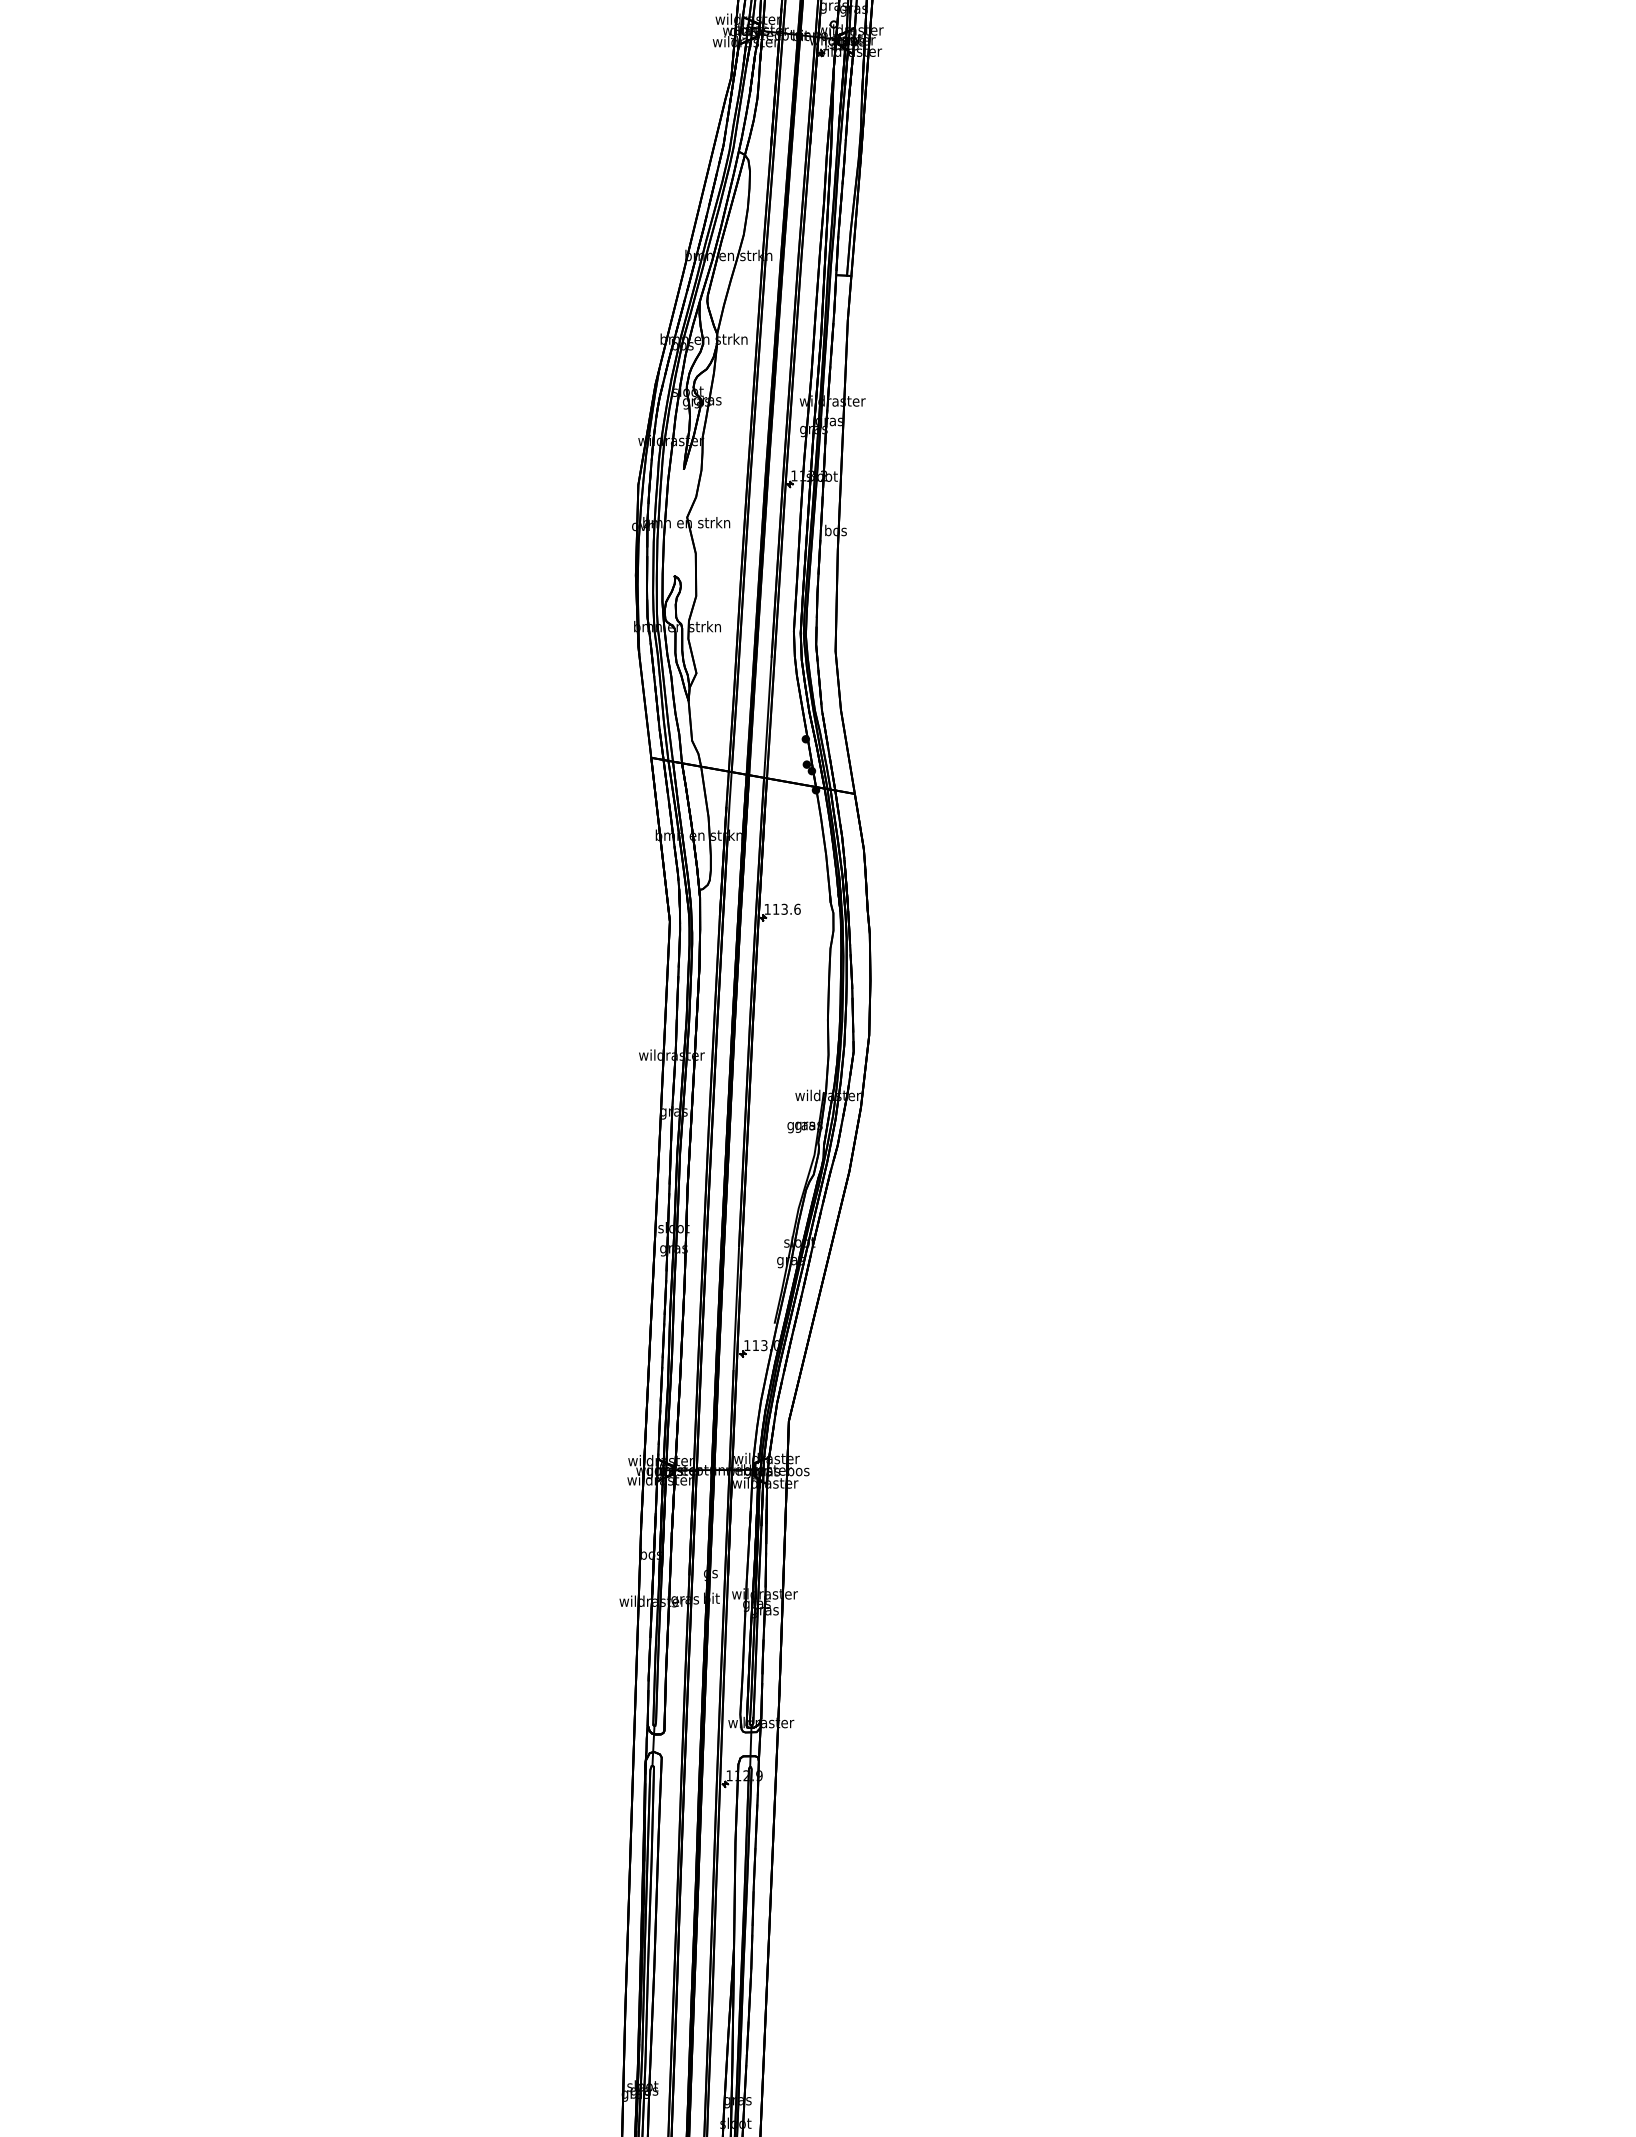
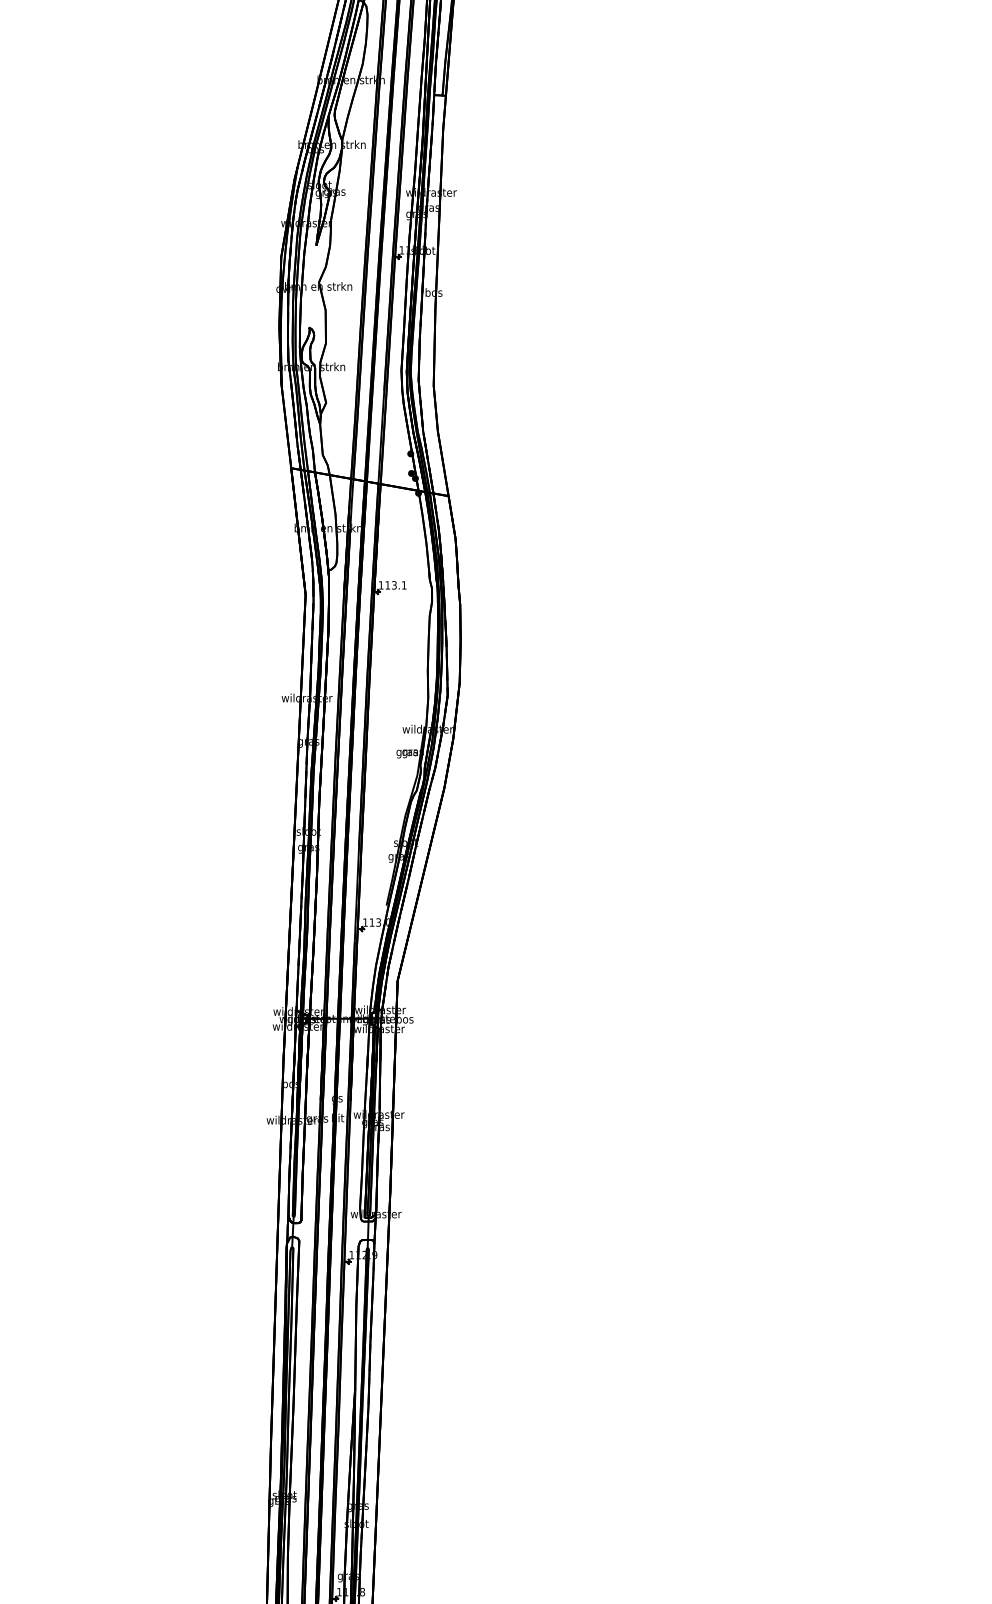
text: (797, 908) -> (404, 584), 113.6 -> 113.1

